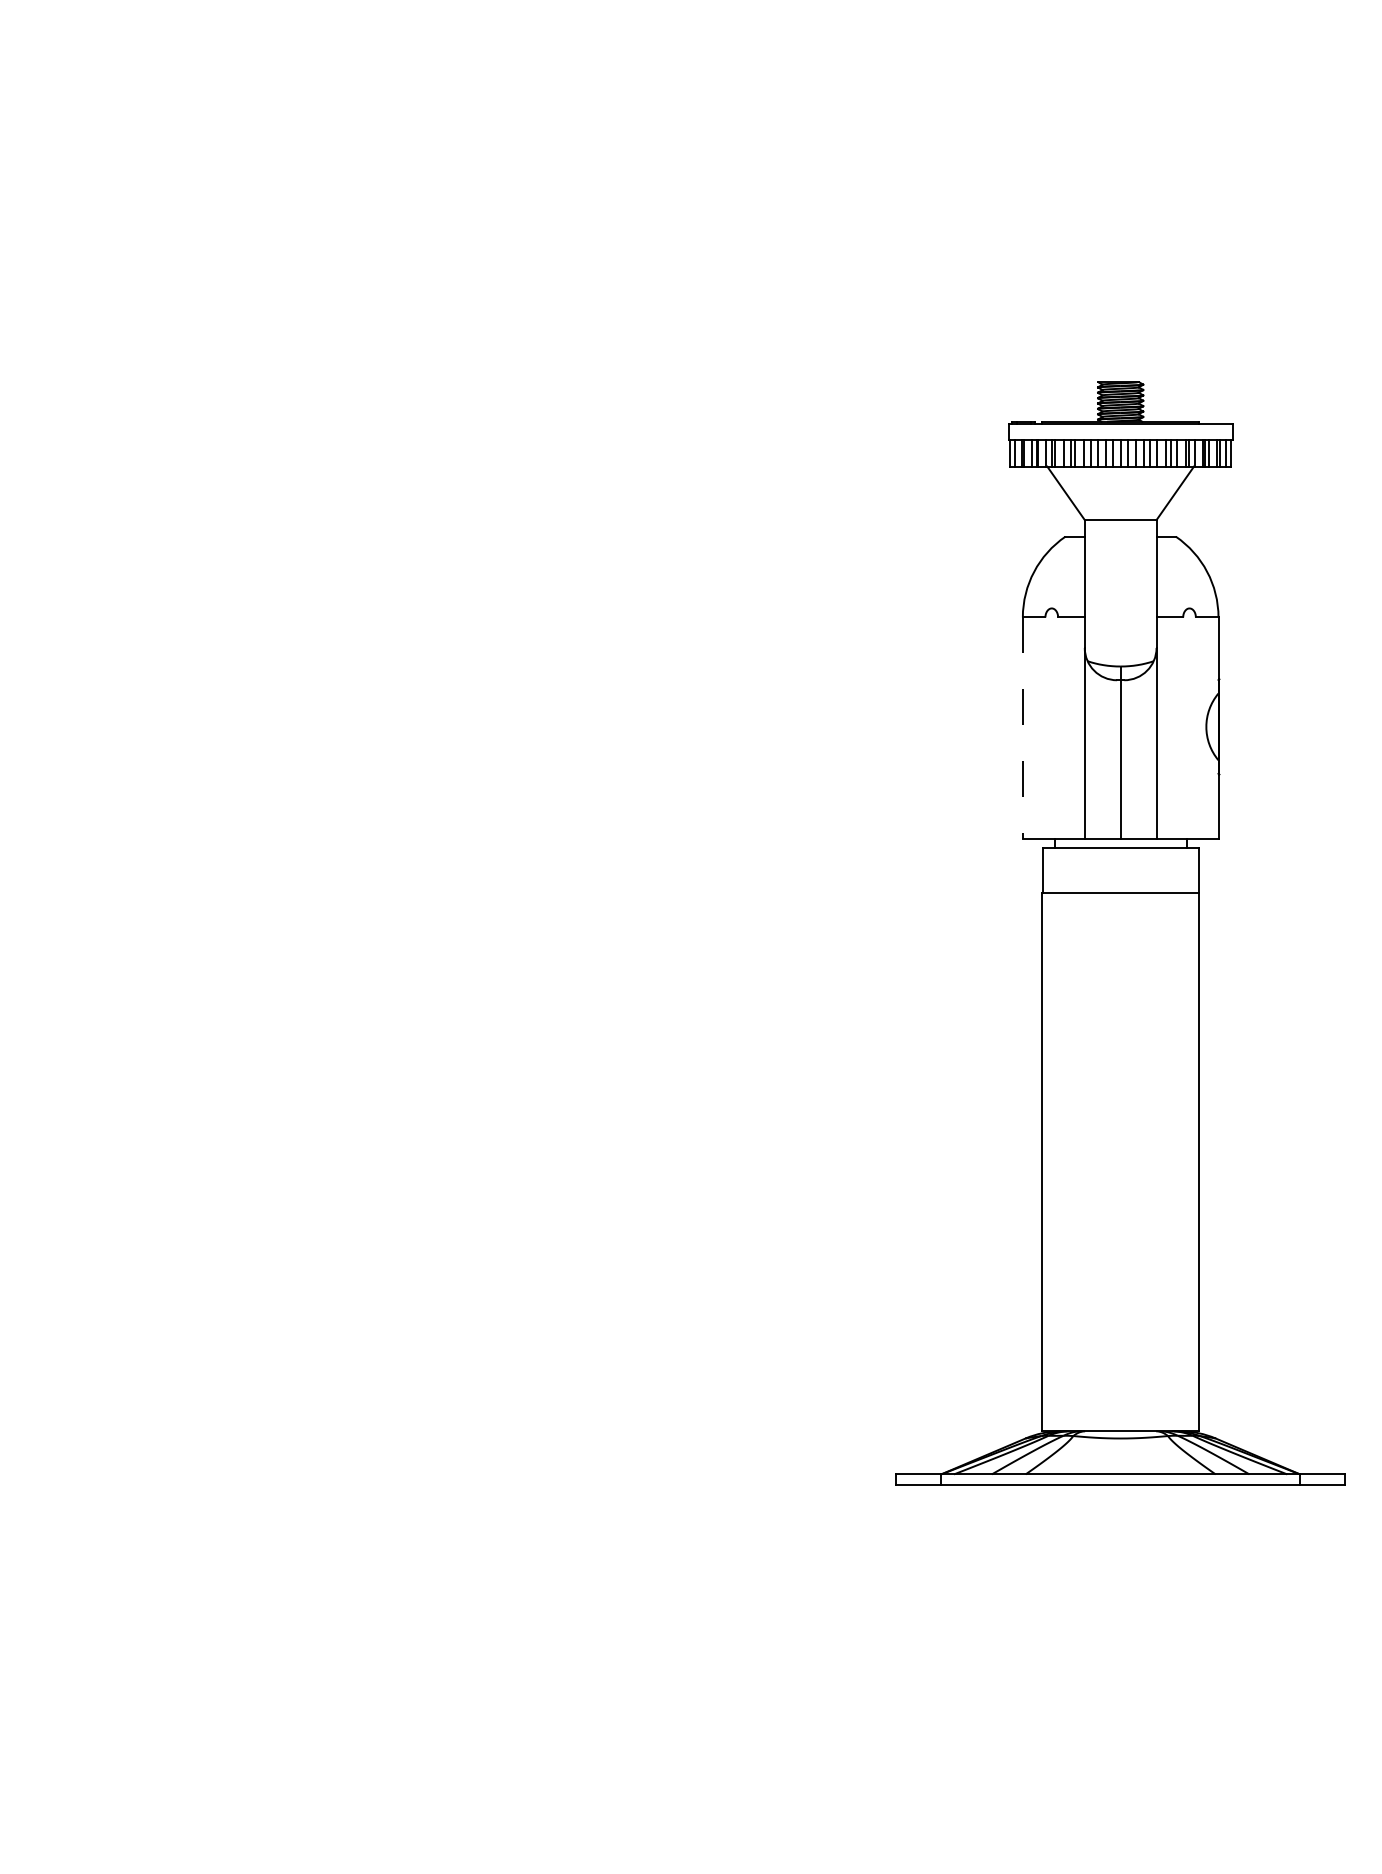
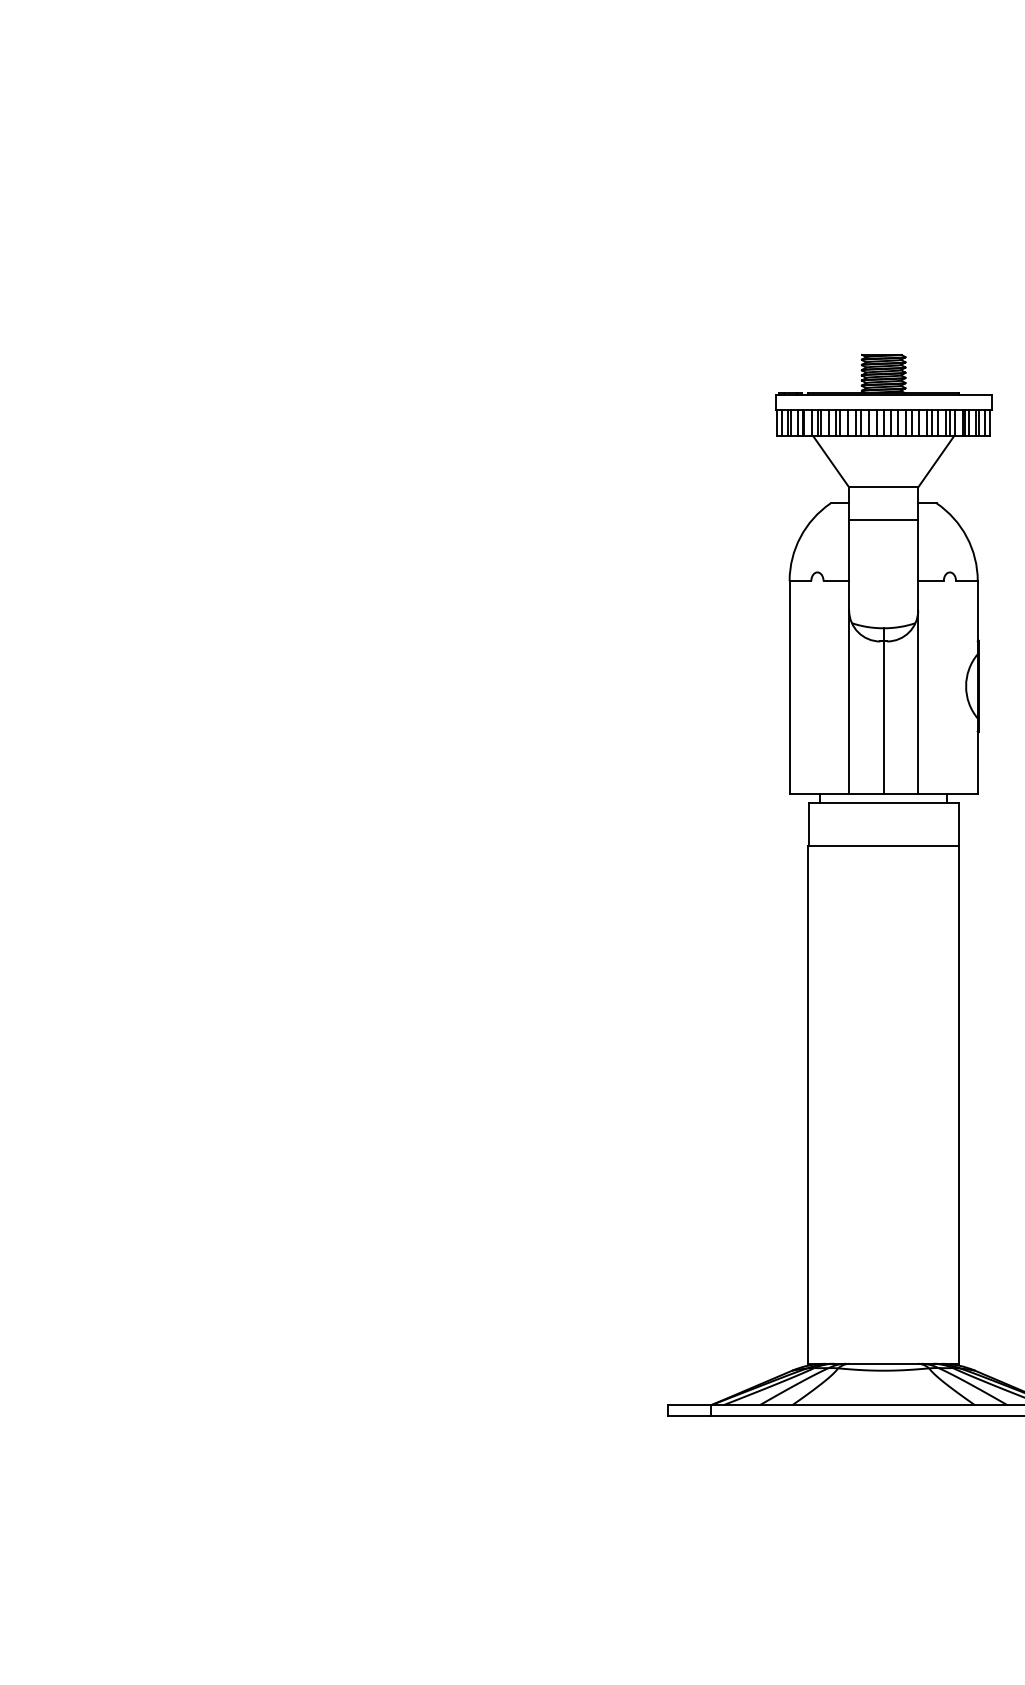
line: (1120, 553) -> (883, 519), added
line: (1022, 728) -> (789, 687), dashed -> solid

